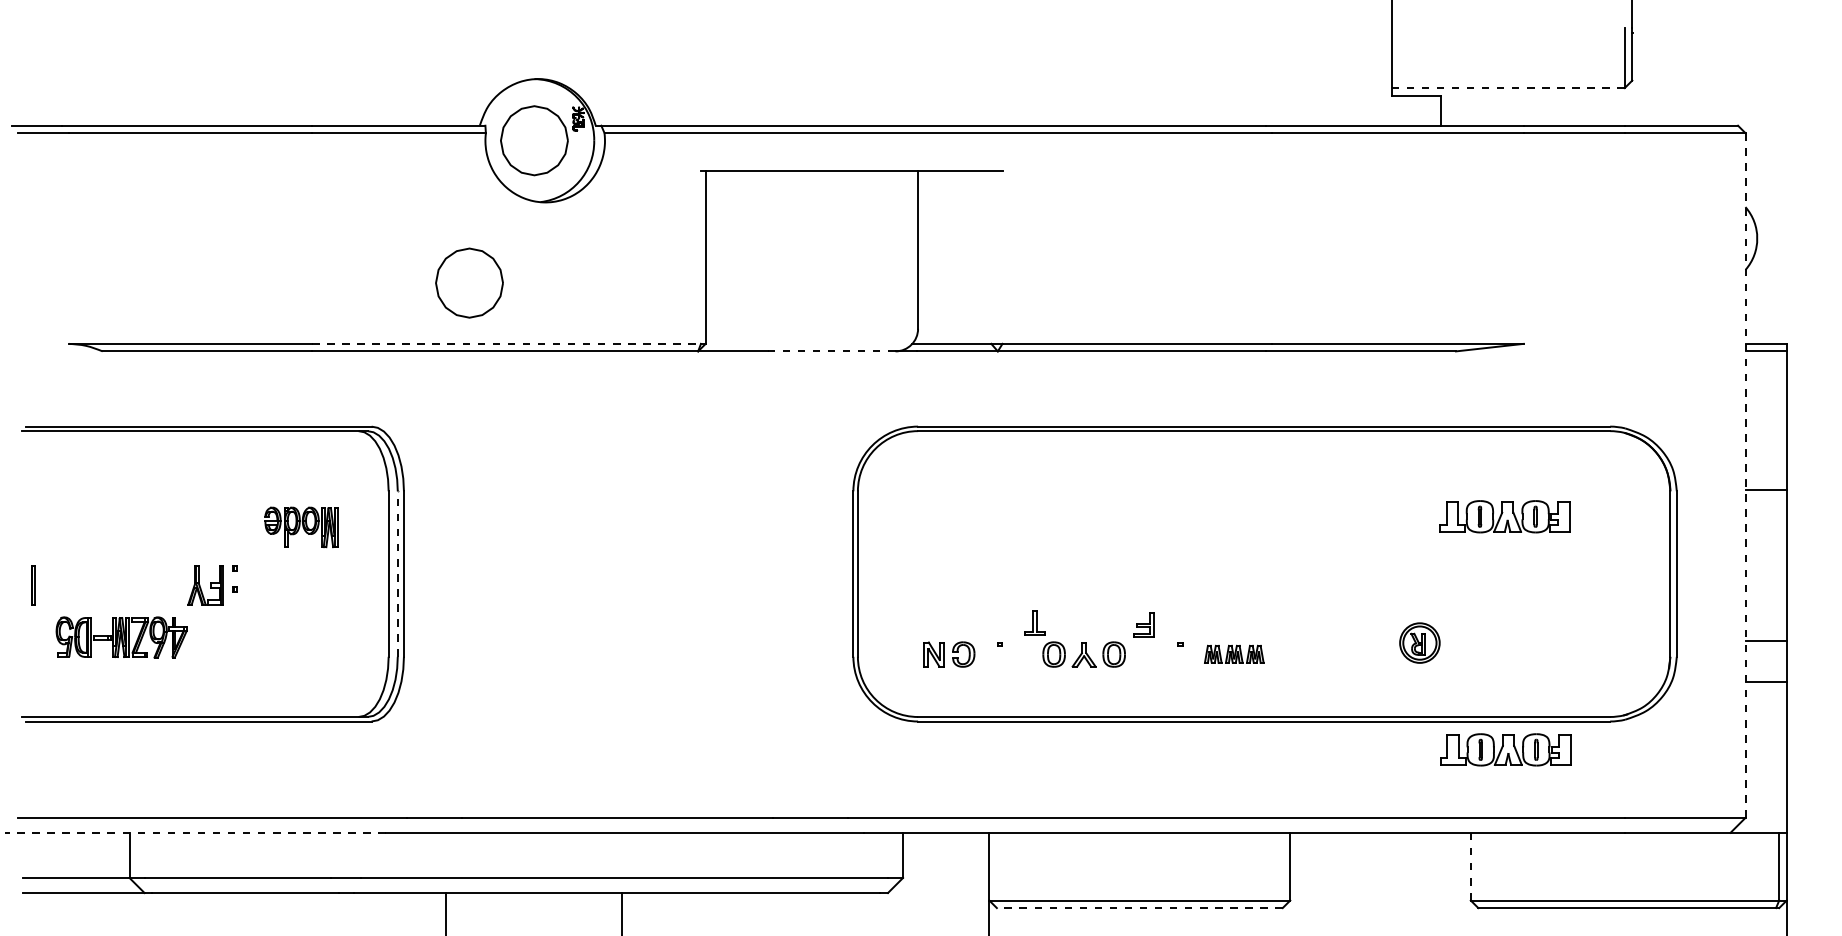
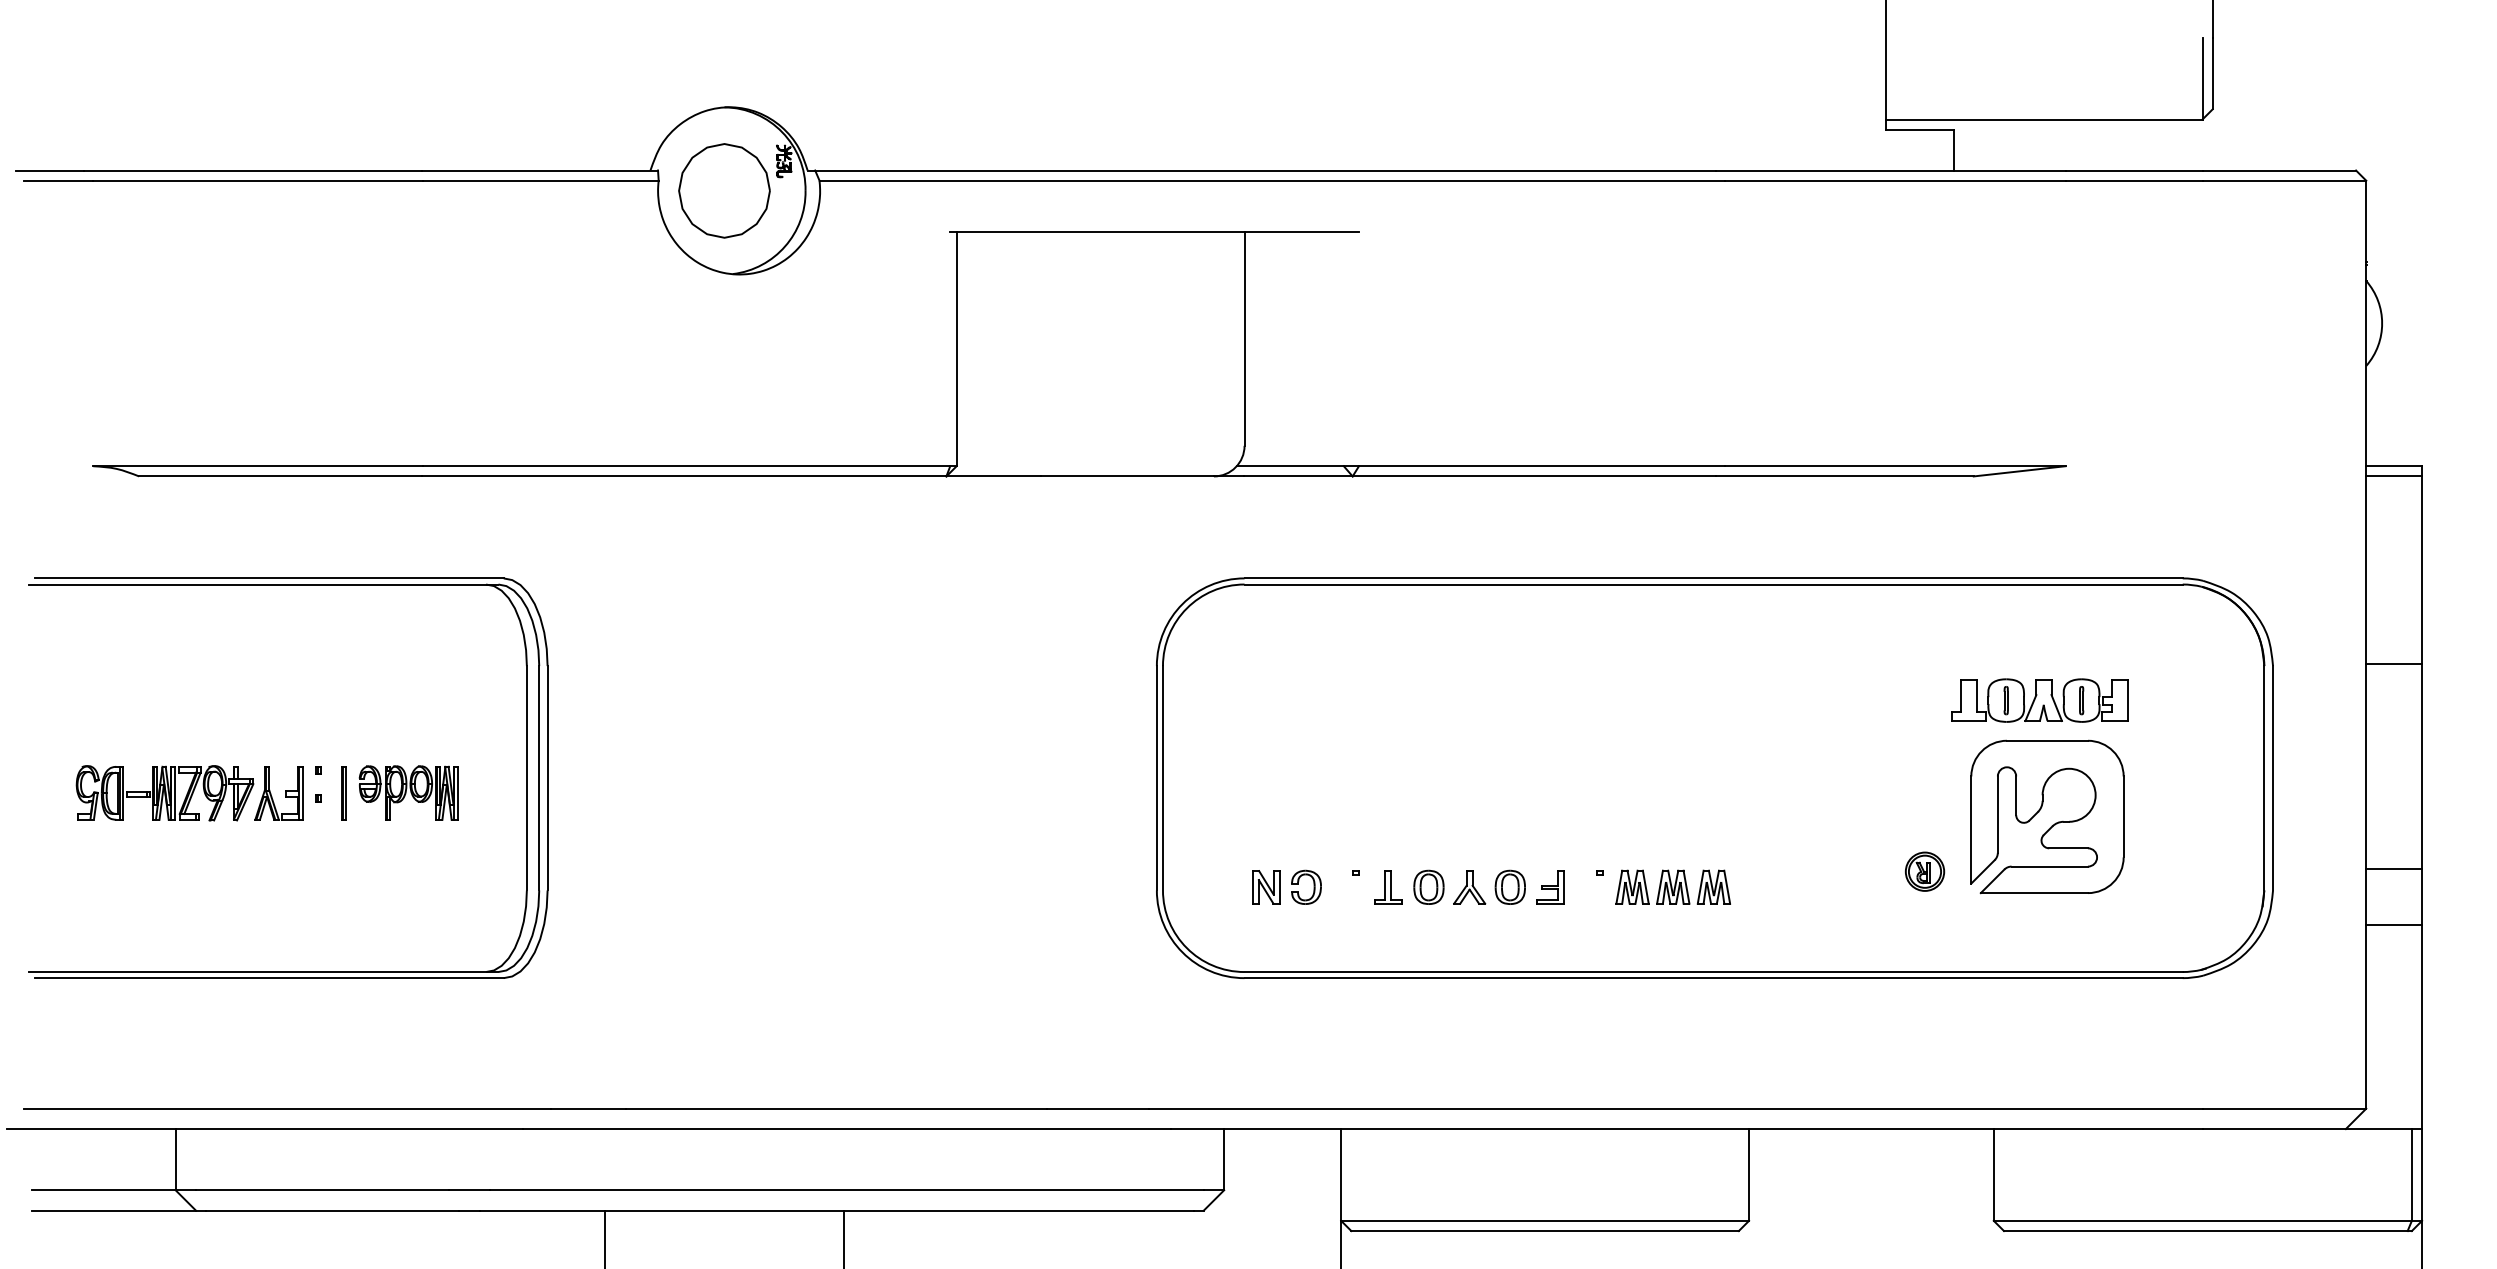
line: (1507, 88) -> (2043, 119), dashed -> solid
part: (469, 282) -> (636, 383), removed
line: (506, 344) -> (686, 466), dashed -> solid
line: (831, 351) -> (1127, 476), dashed -> solid
line: (1745, 475) -> (2366, 644), dashed -> solid
part: (301, 527) -> (408, 792), moved
line: (397, 573) -> (539, 777), dashed -> solid
part: (32, 585) -> (343, 793), moved
part: (1504, 599) -> (2039, 812), added
part: (1035, 622) -> (1388, 887), moved
part: (1143, 625) -> (1550, 887), moved
part: (121, 637) -> (164, 793), moved
part: (1420, 642) -> (1925, 871), size x0.71
part: (1233, 653) -> (1672, 886), size x1.43
part: (1505, 749) -> (2040, 1016), removed
line: (195, 833) -> (264, 1129), dashed -> solid
line: (1470, 866) -> (1993, 1174), dashed -> solid
line: (1140, 908) -> (1545, 1231), dashed -> solid

